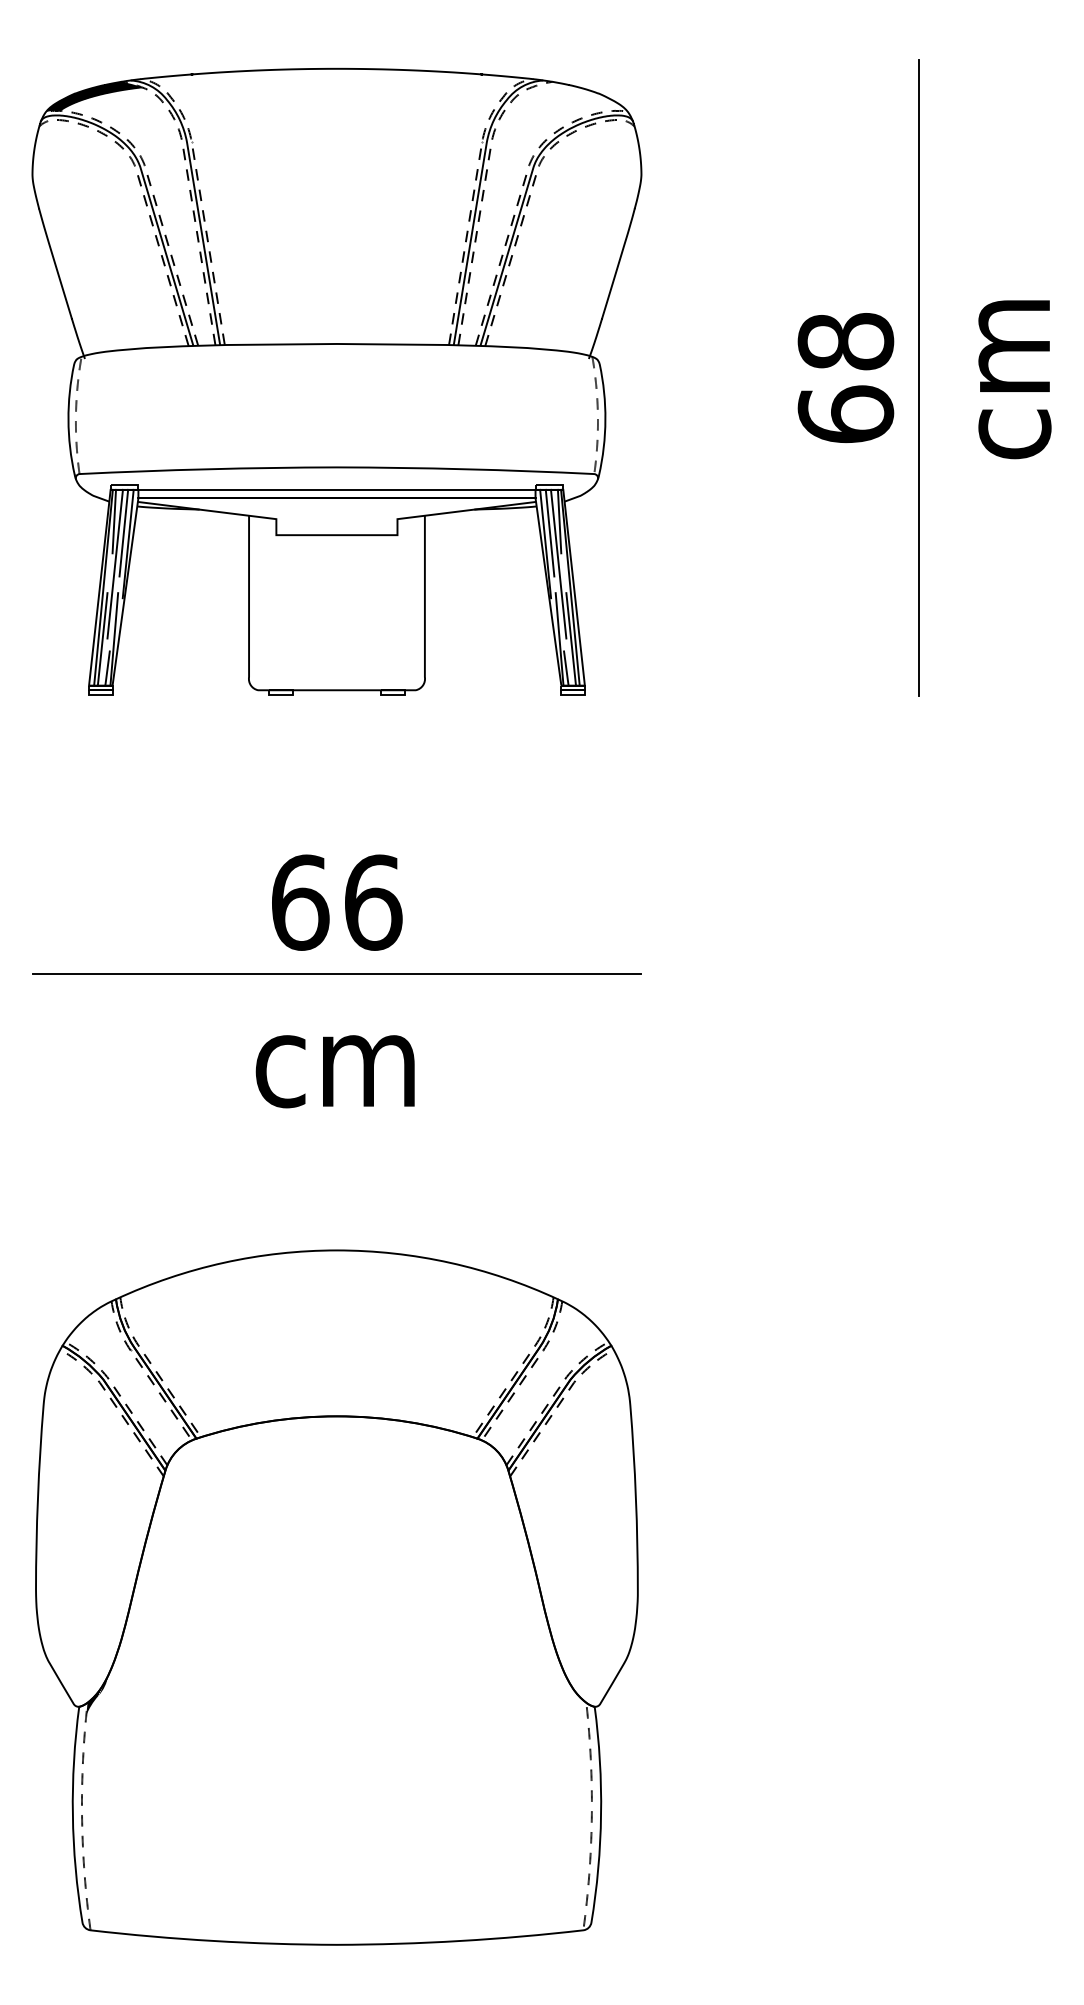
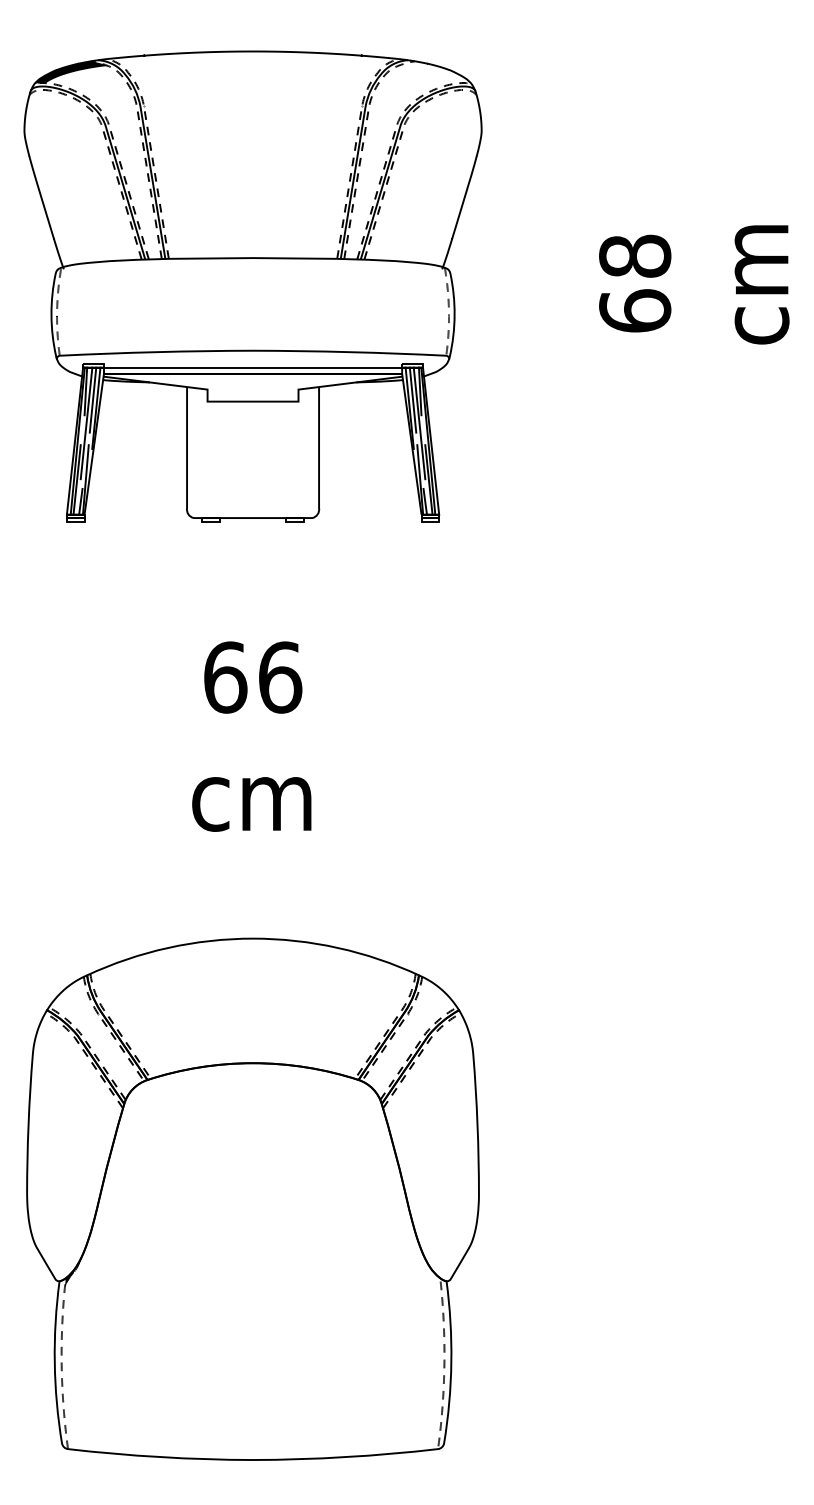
line: (918, 378) -> (689, 284), removed
line: (336, 973) -> (252, 730), removed

